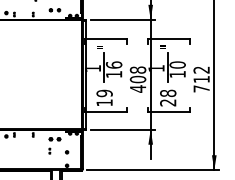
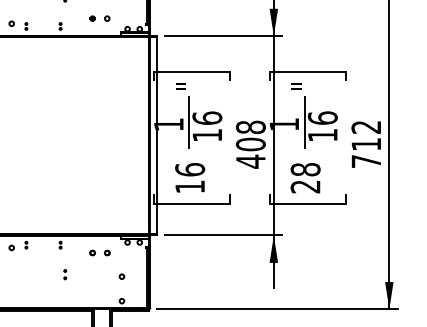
text: (177, 64) -> (322, 117), 10 -> 16
text: (104, 93) -> (189, 169), 19 -> 16
part: (49, 150) -> (64, 273), moved

